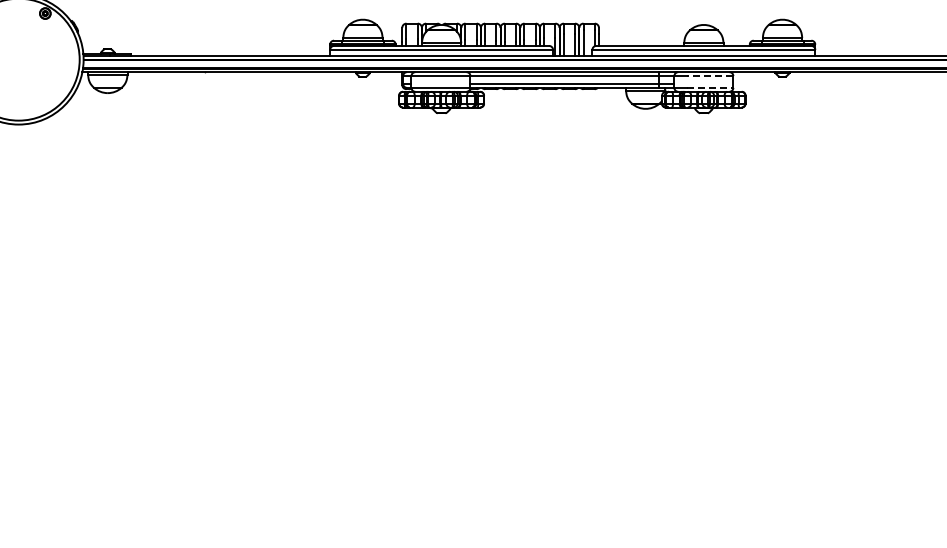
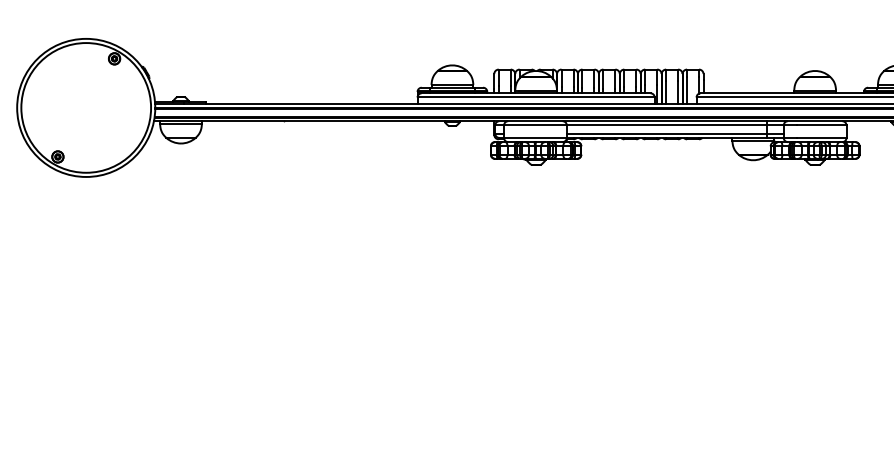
line: (709, 76) -> (821, 125), dashed -> solid
line: (710, 87) -> (822, 137), dashed -> solid

